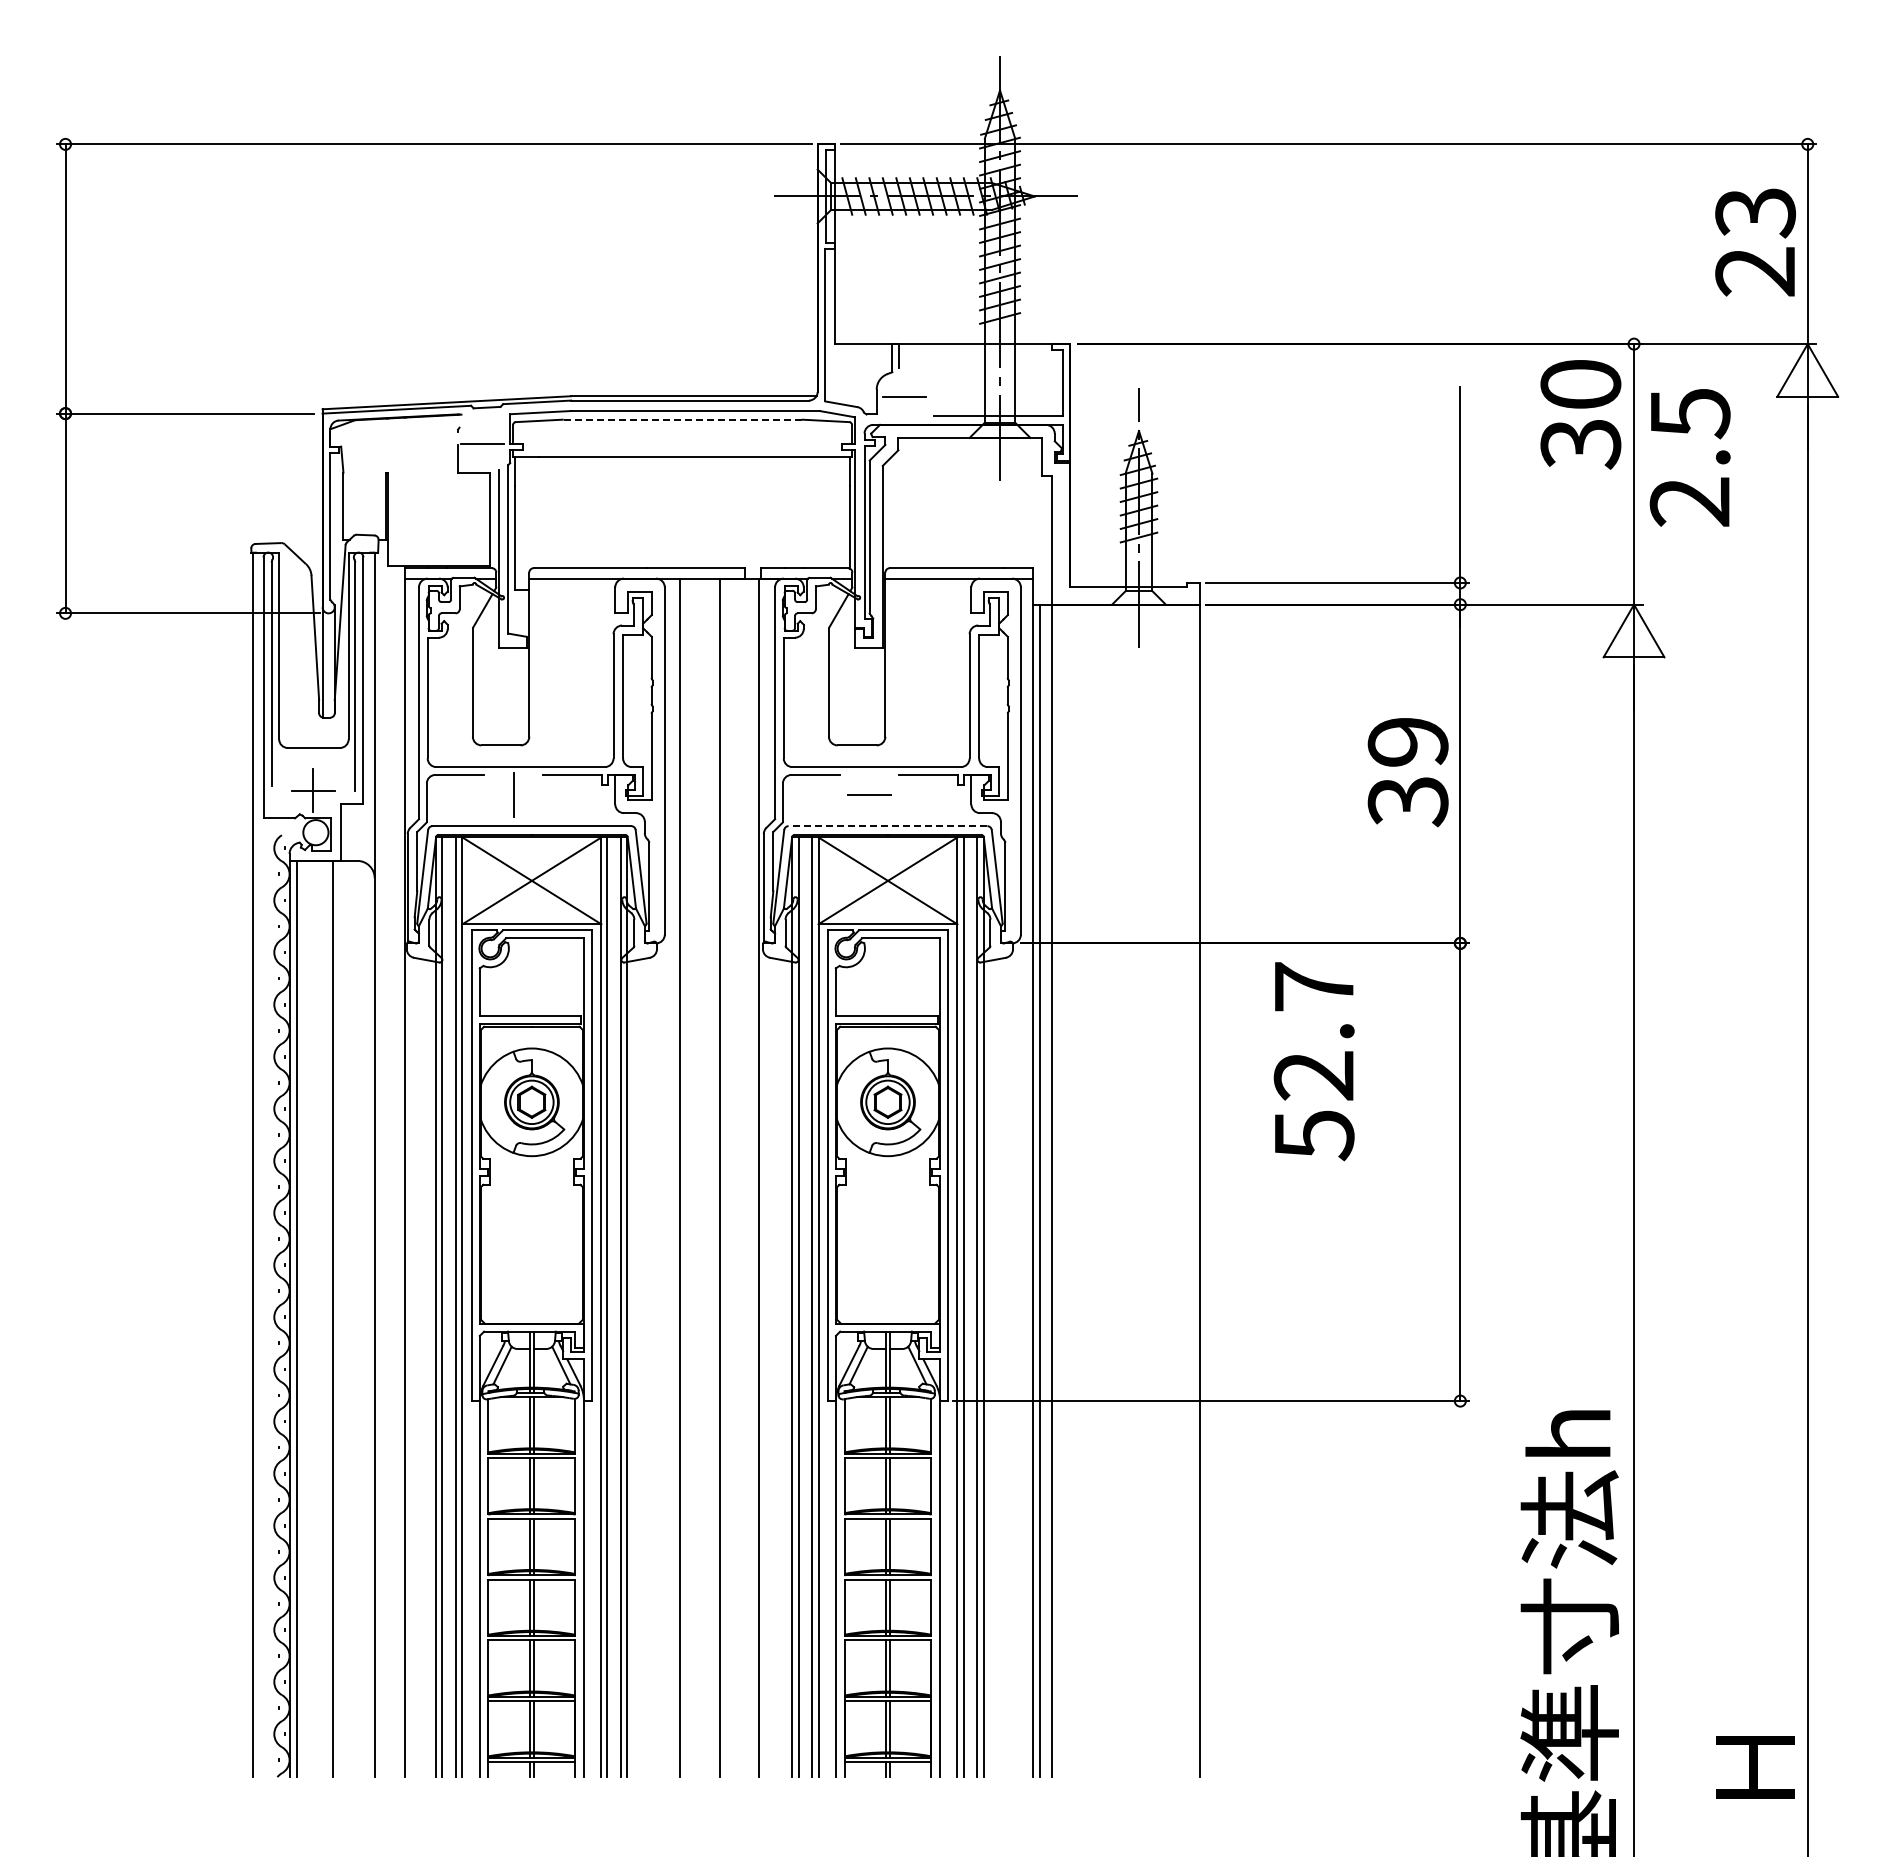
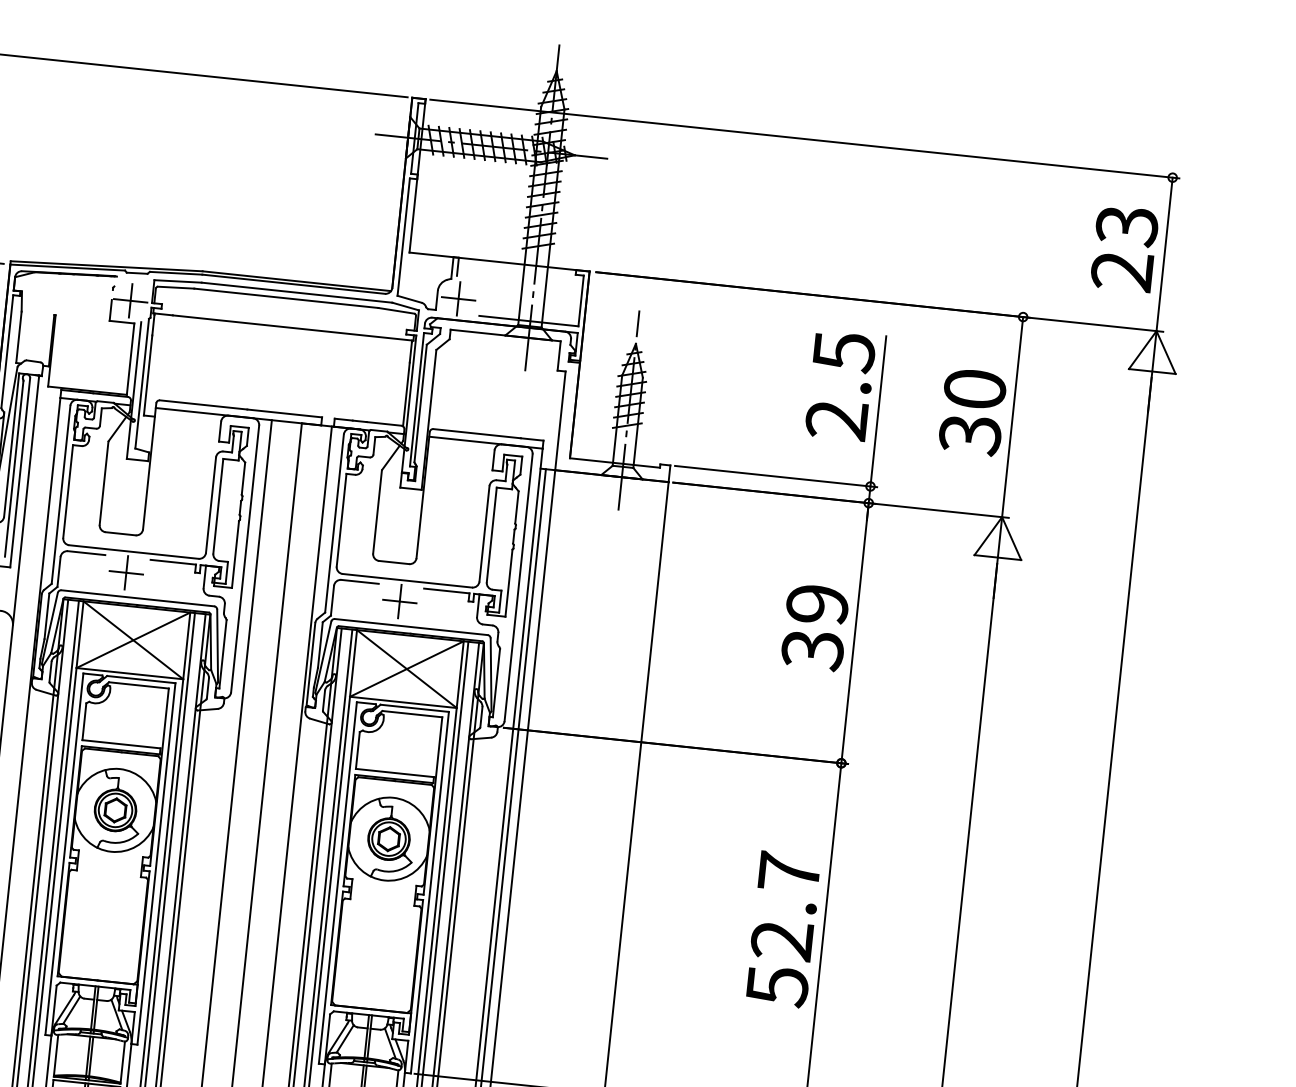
line: (904, 396) -> (458, 298), added
text: (1580, 414) -> (972, 412), moved
line: (682, 419) -> (286, 298), dashed -> solid
line: (482, 443) -> (130, 300), added
text: (1689, 457) -> (840, 385), moved
line: (513, 794) -> (126, 572), added
line: (869, 794) -> (399, 601), added
line: (887, 826) -> (410, 627), dashed -> solid
text: (1313, 1061) -> (782, 929), moved

